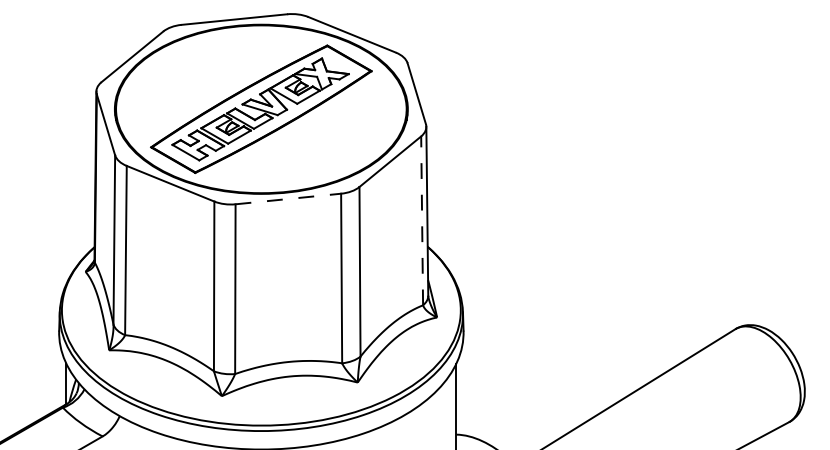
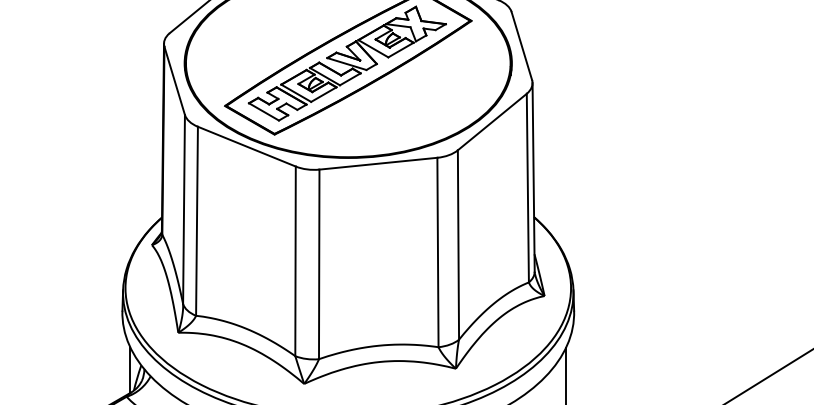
line: (288, 198) -> (378, 163), dashed -> solid
line: (422, 220) -> (528, 187), dashed -> solid

